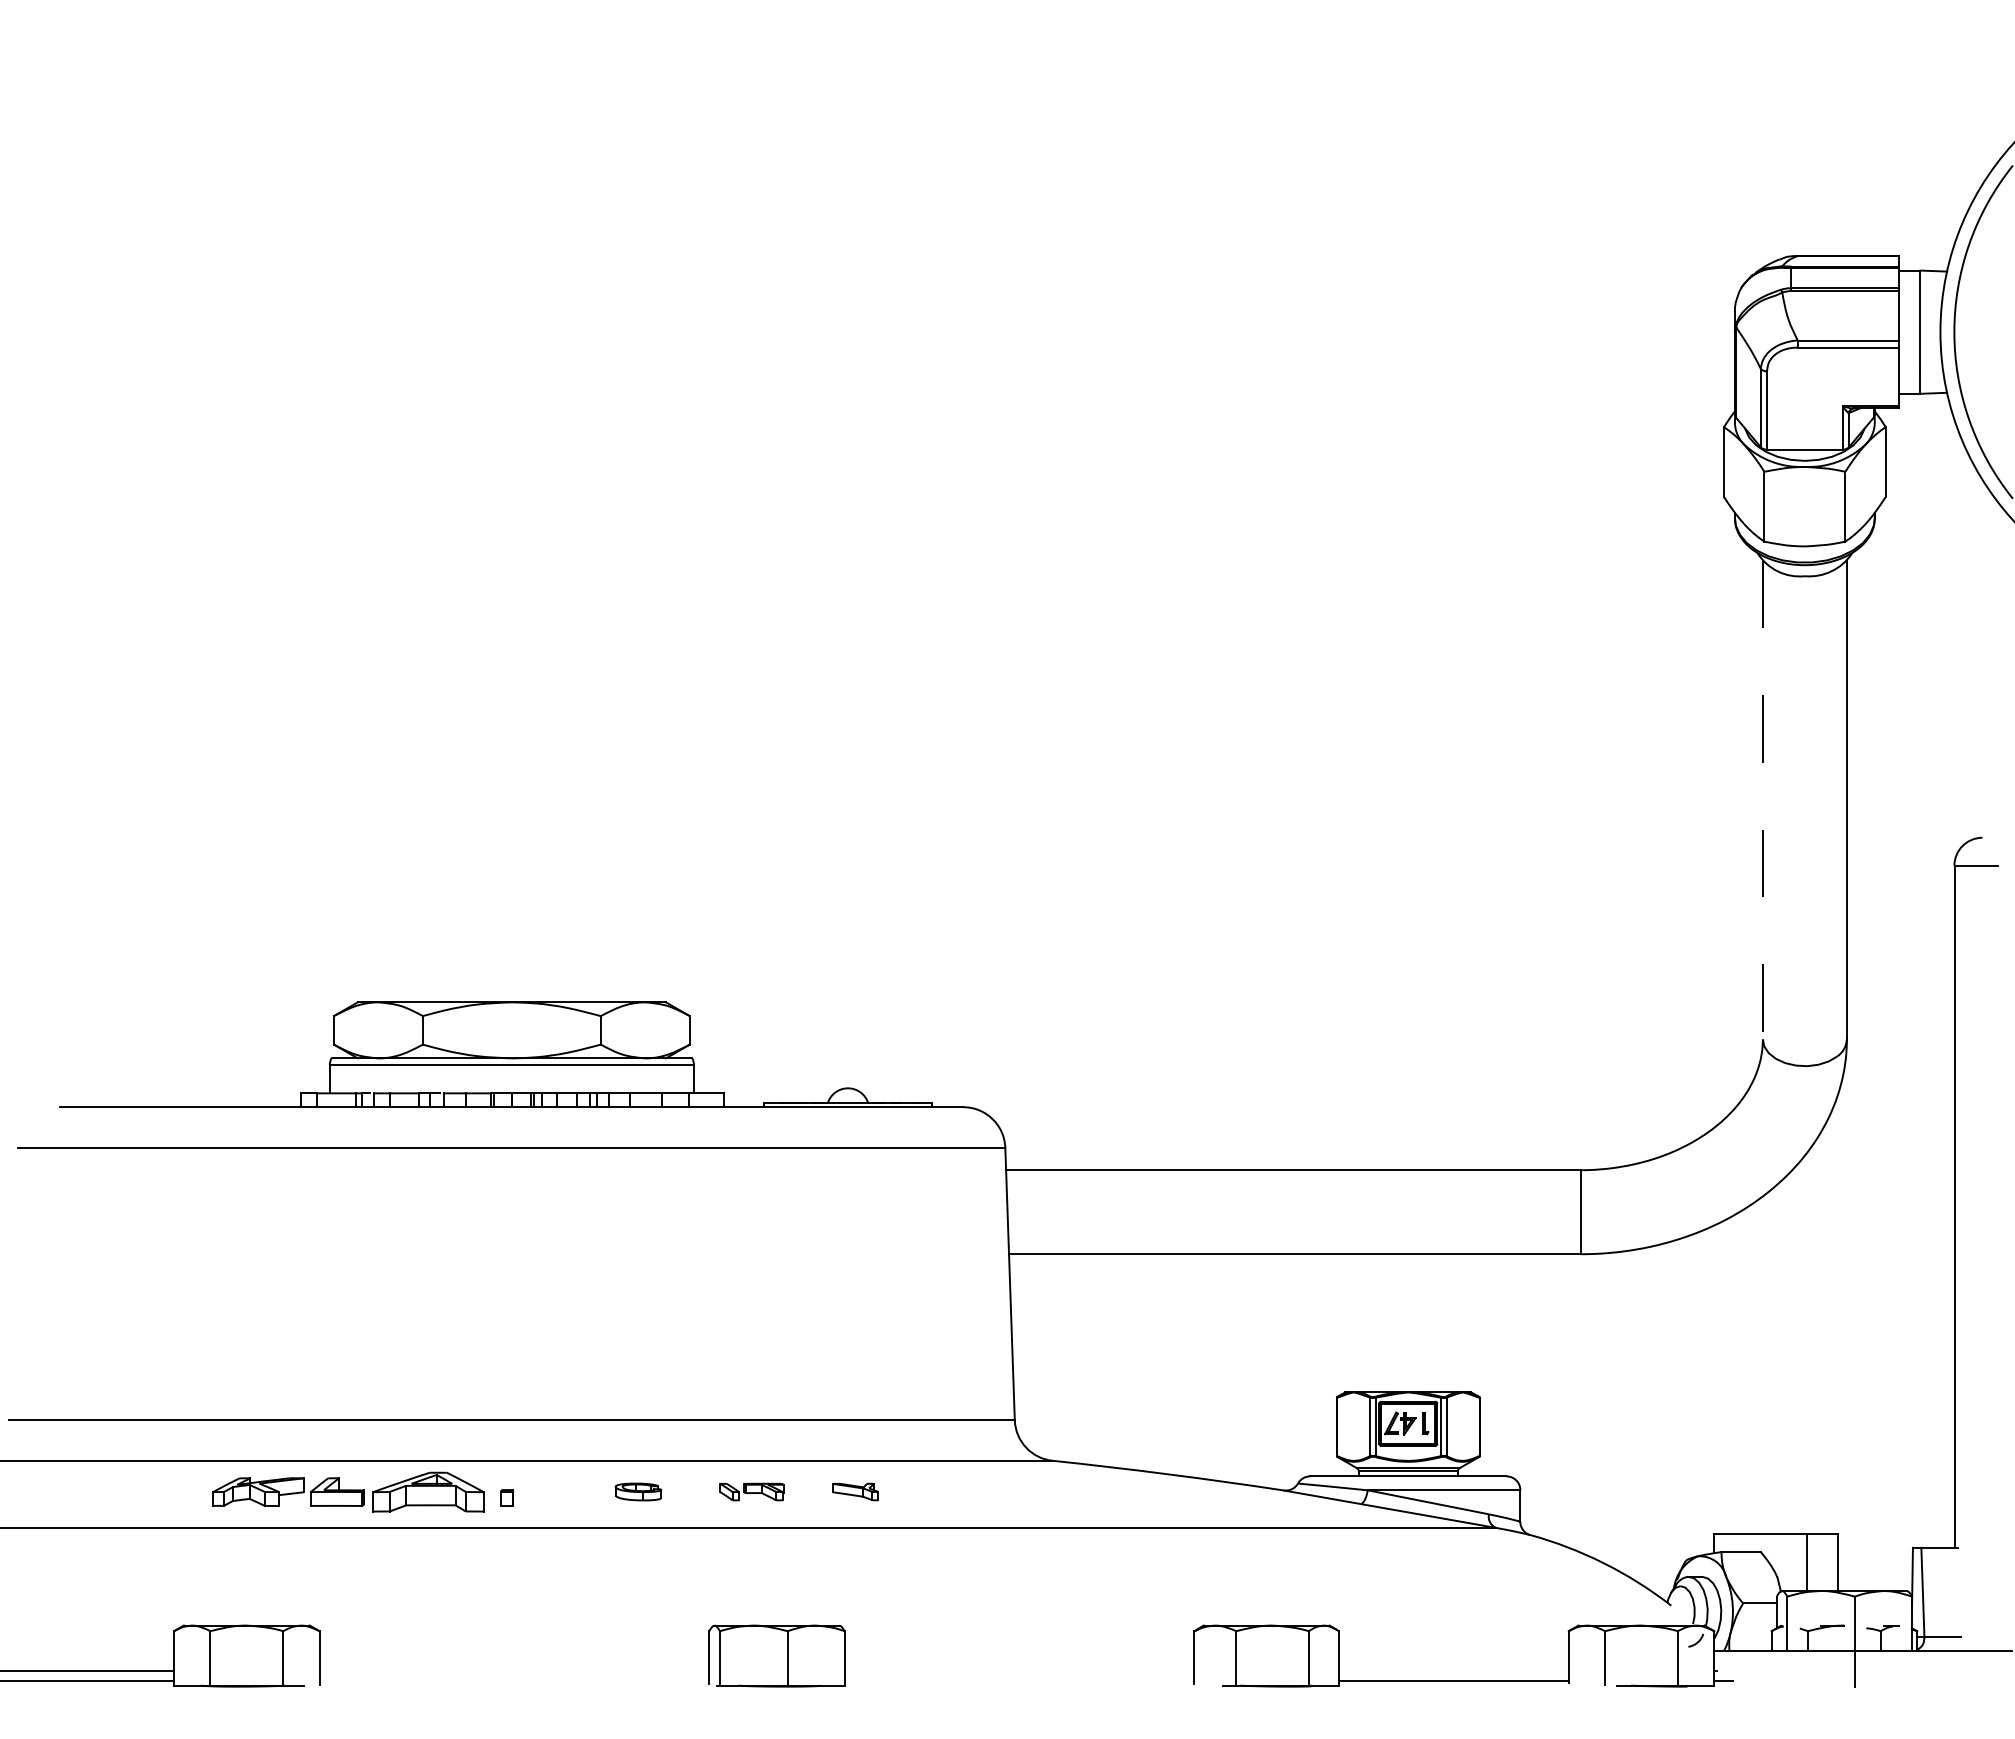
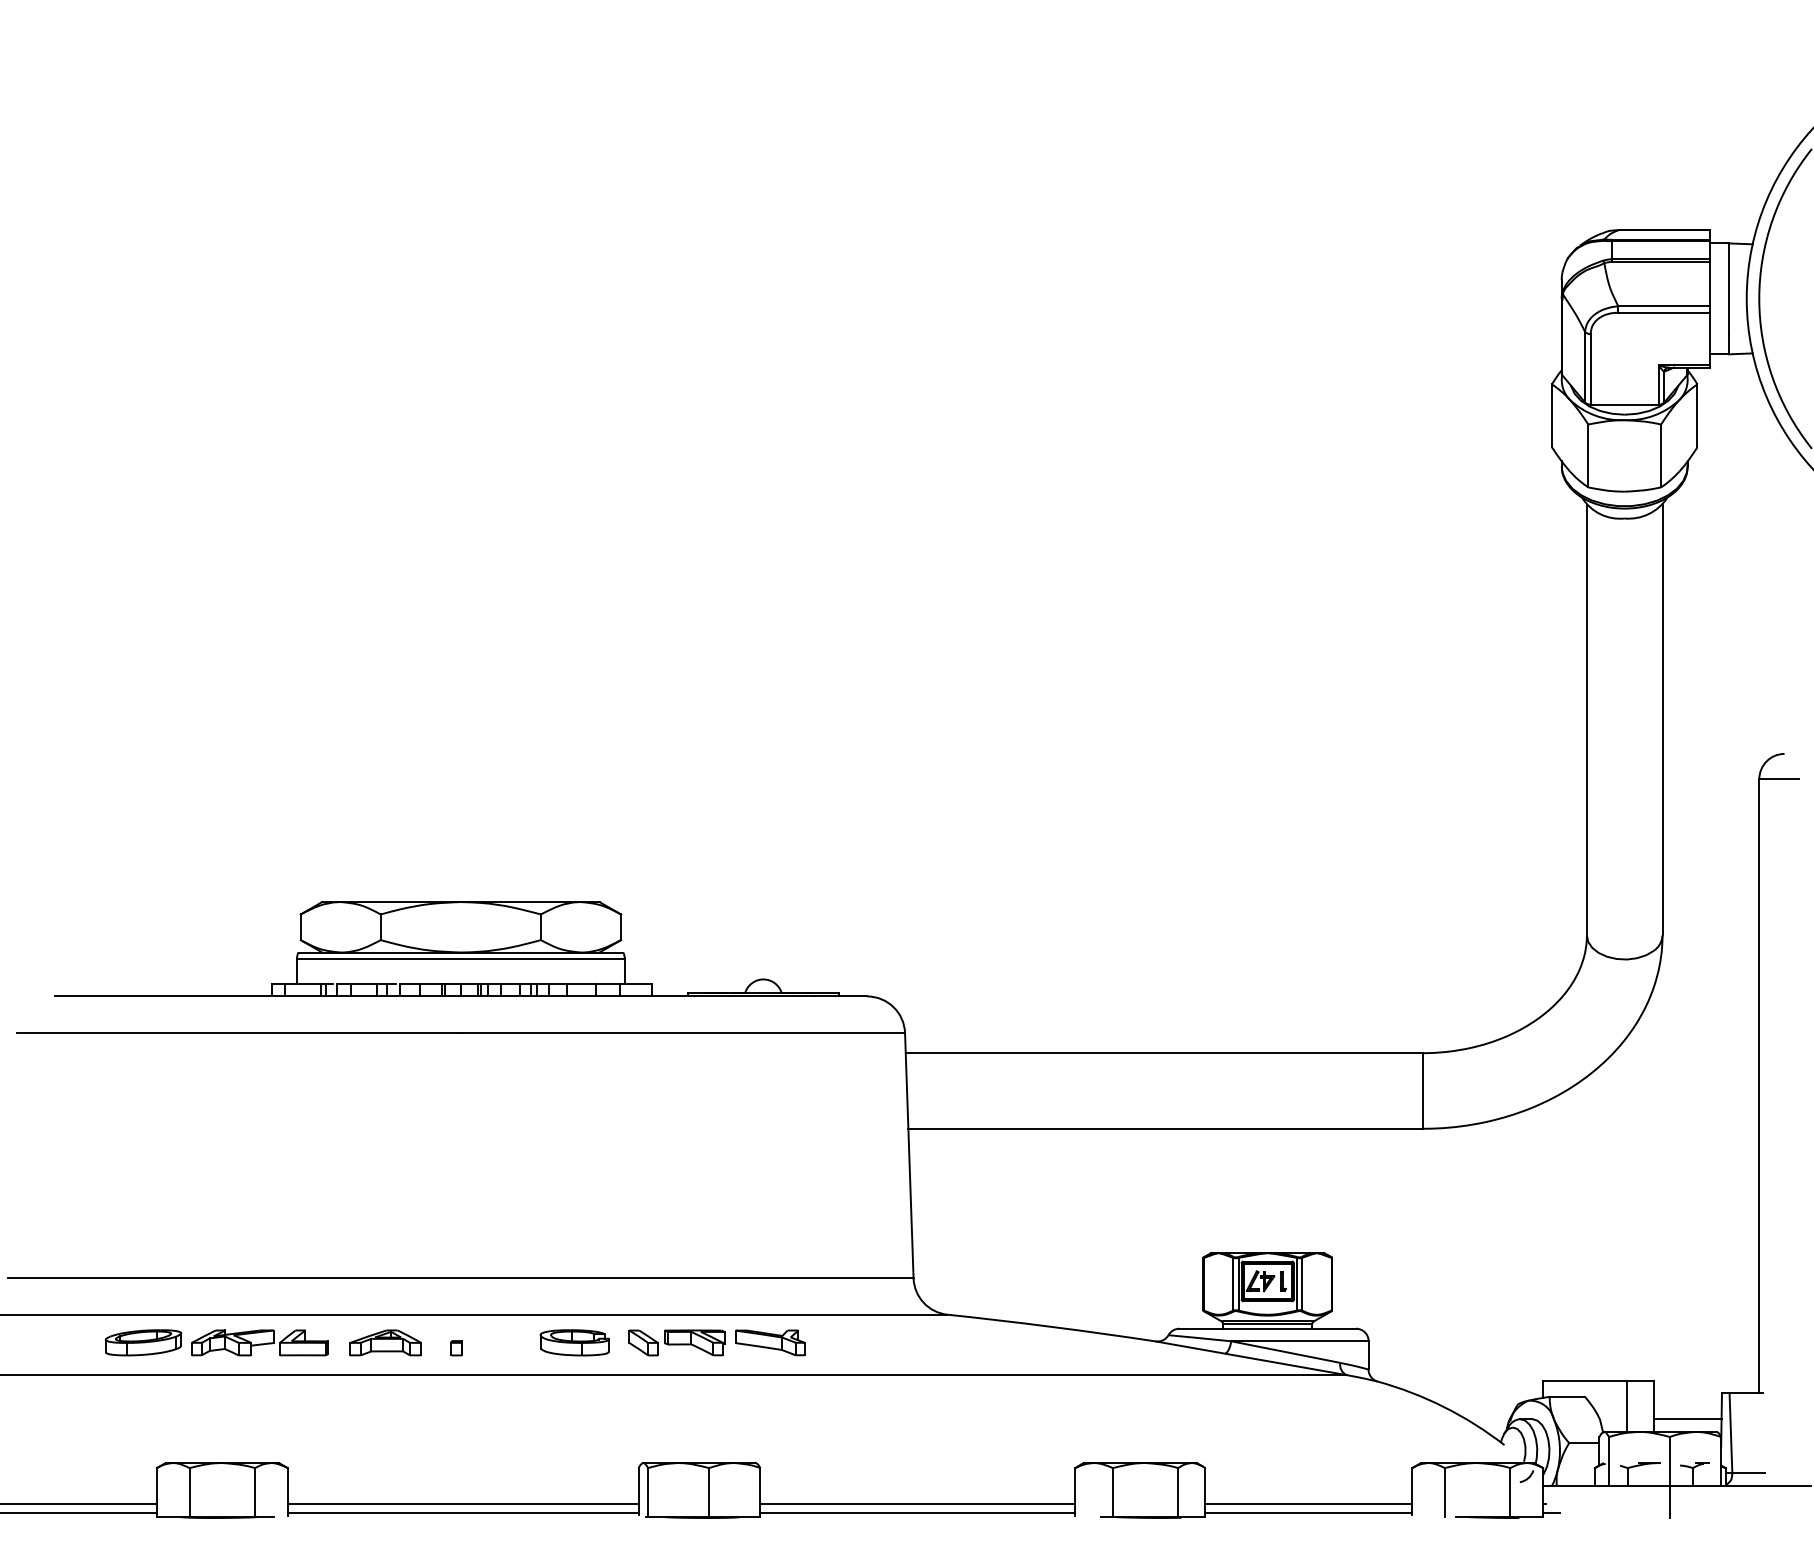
line: (1762, 800) -> (1586, 720), dashed -> solid
part: (159, 1491) -> (143, 1342), added
part: (428, 1491) -> (385, 1342), size x0.71
part: (638, 1491) -> (574, 1342), size x1.67
part: (751, 1491) -> (676, 1342), size x1.67
part: (855, 1491) -> (770, 1342), size x1.67
line: (1874, 1576) -> (1687, 1418), added
line: (514, 1670) -> (463, 1503), added
line: (1019, 1670) -> (917, 1503), added
line: (1453, 1670) -> (1308, 1503), added
line: (514, 1681) -> (463, 1513), added
line: (1019, 1681) -> (917, 1513), added

